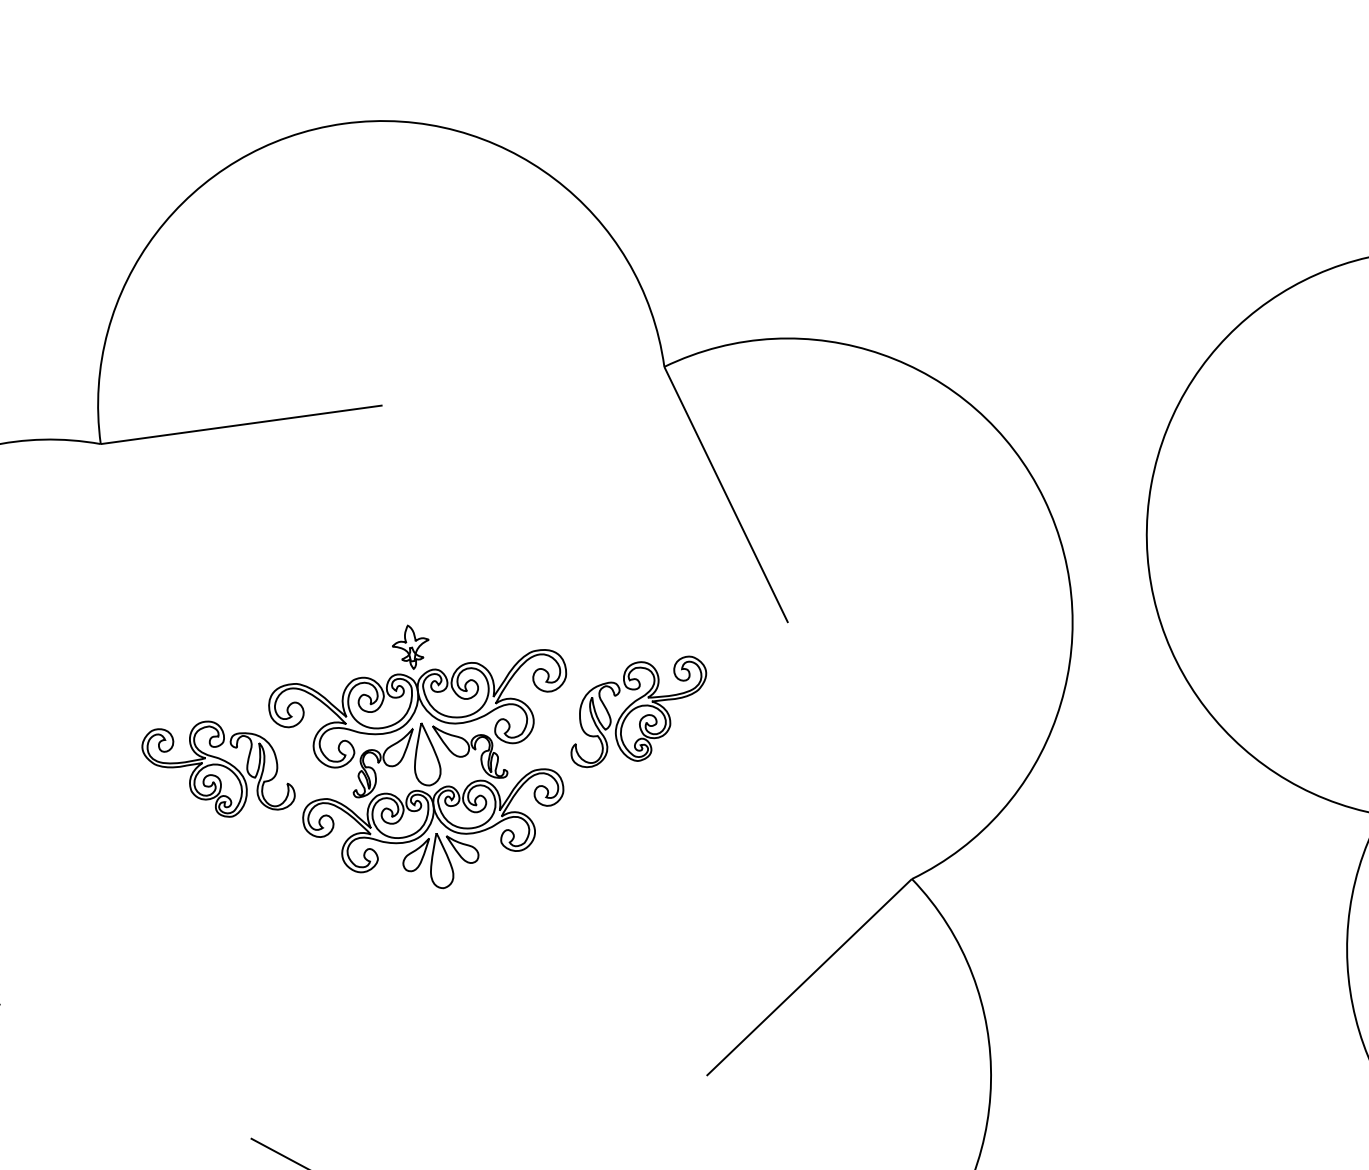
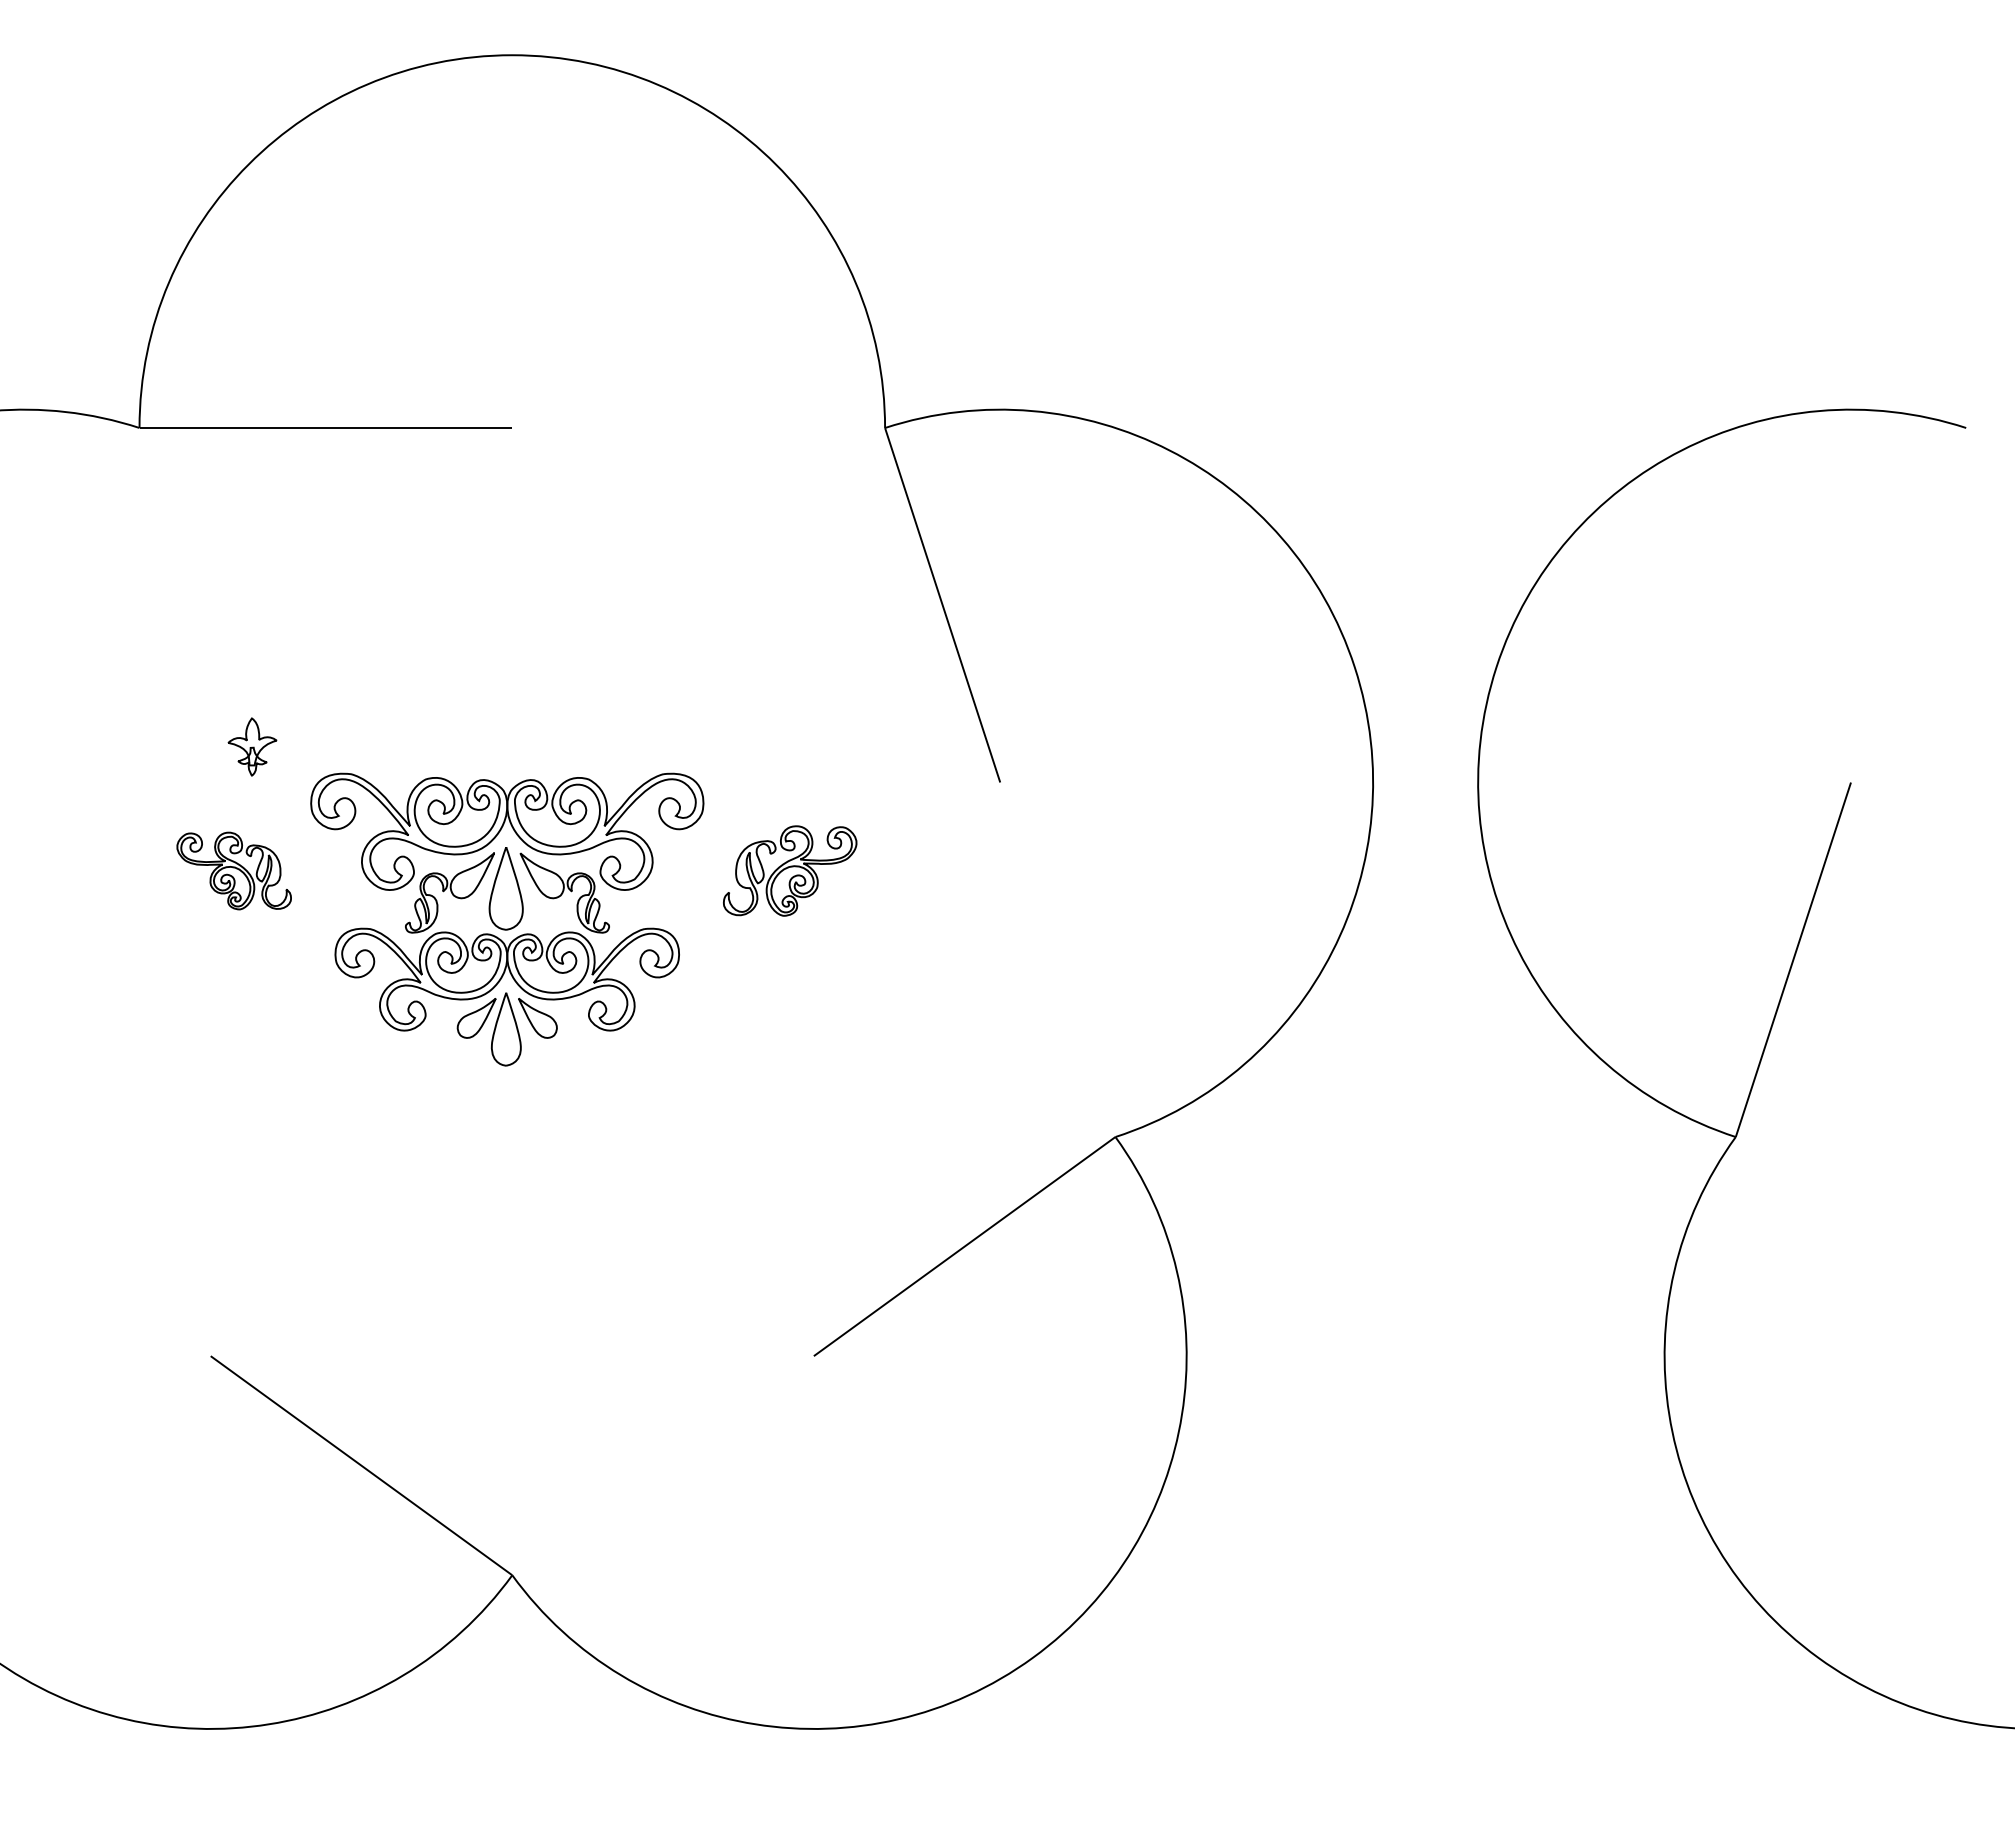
part: (411, 646) -> (252, 746), moved
part: (637, 711) -> (789, 870), size x0.7
part: (217, 768) -> (233, 870), size x0.6

